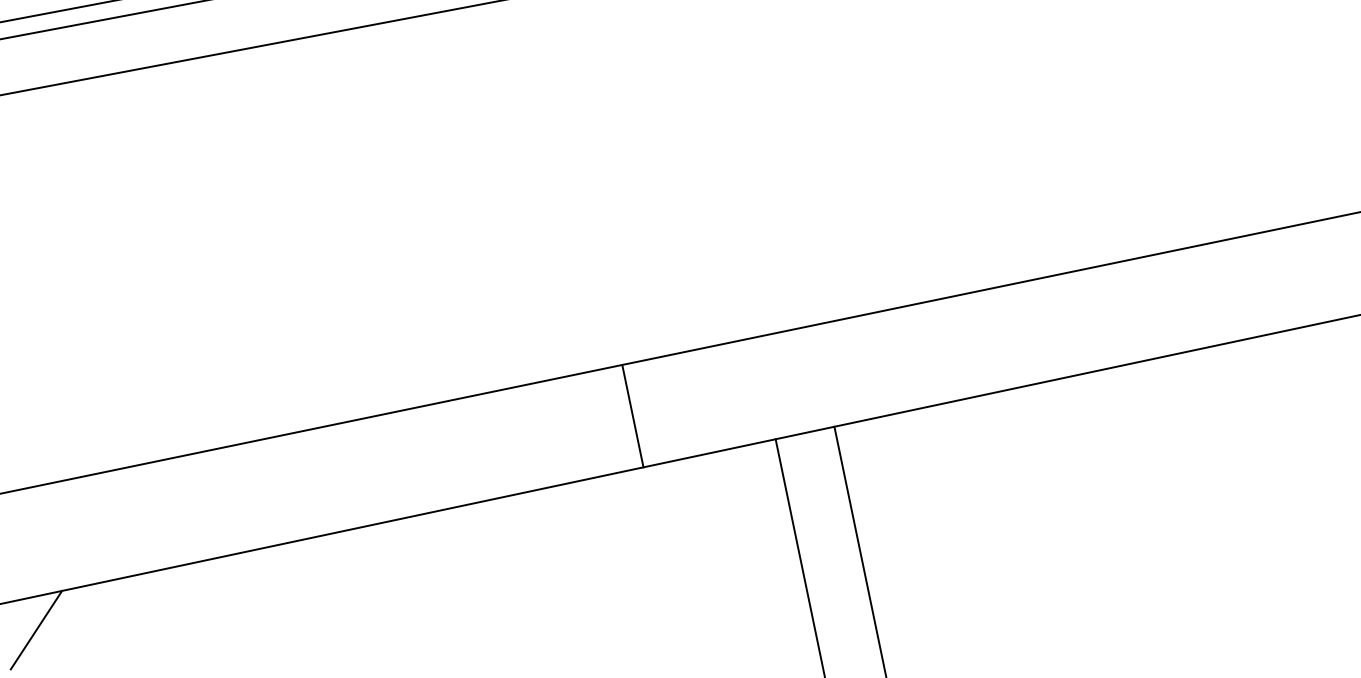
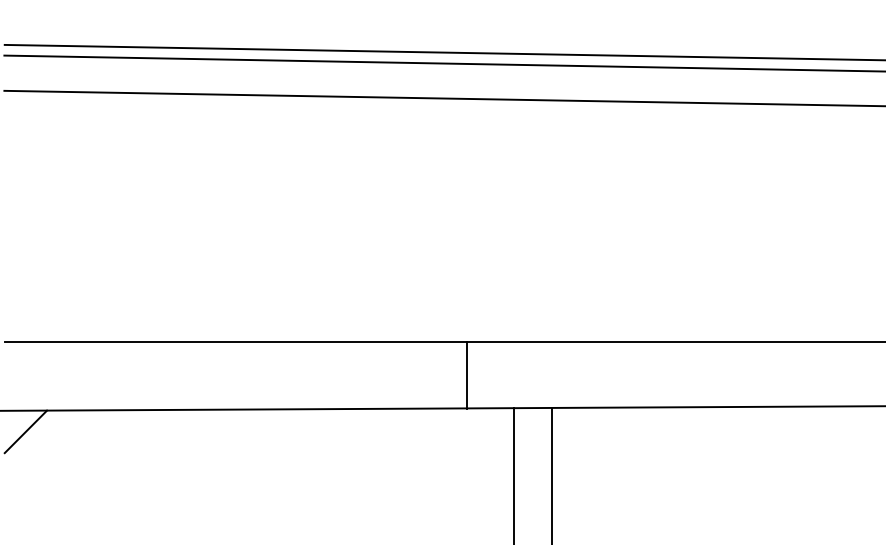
line: (632, 415) -> (467, 374), moved

